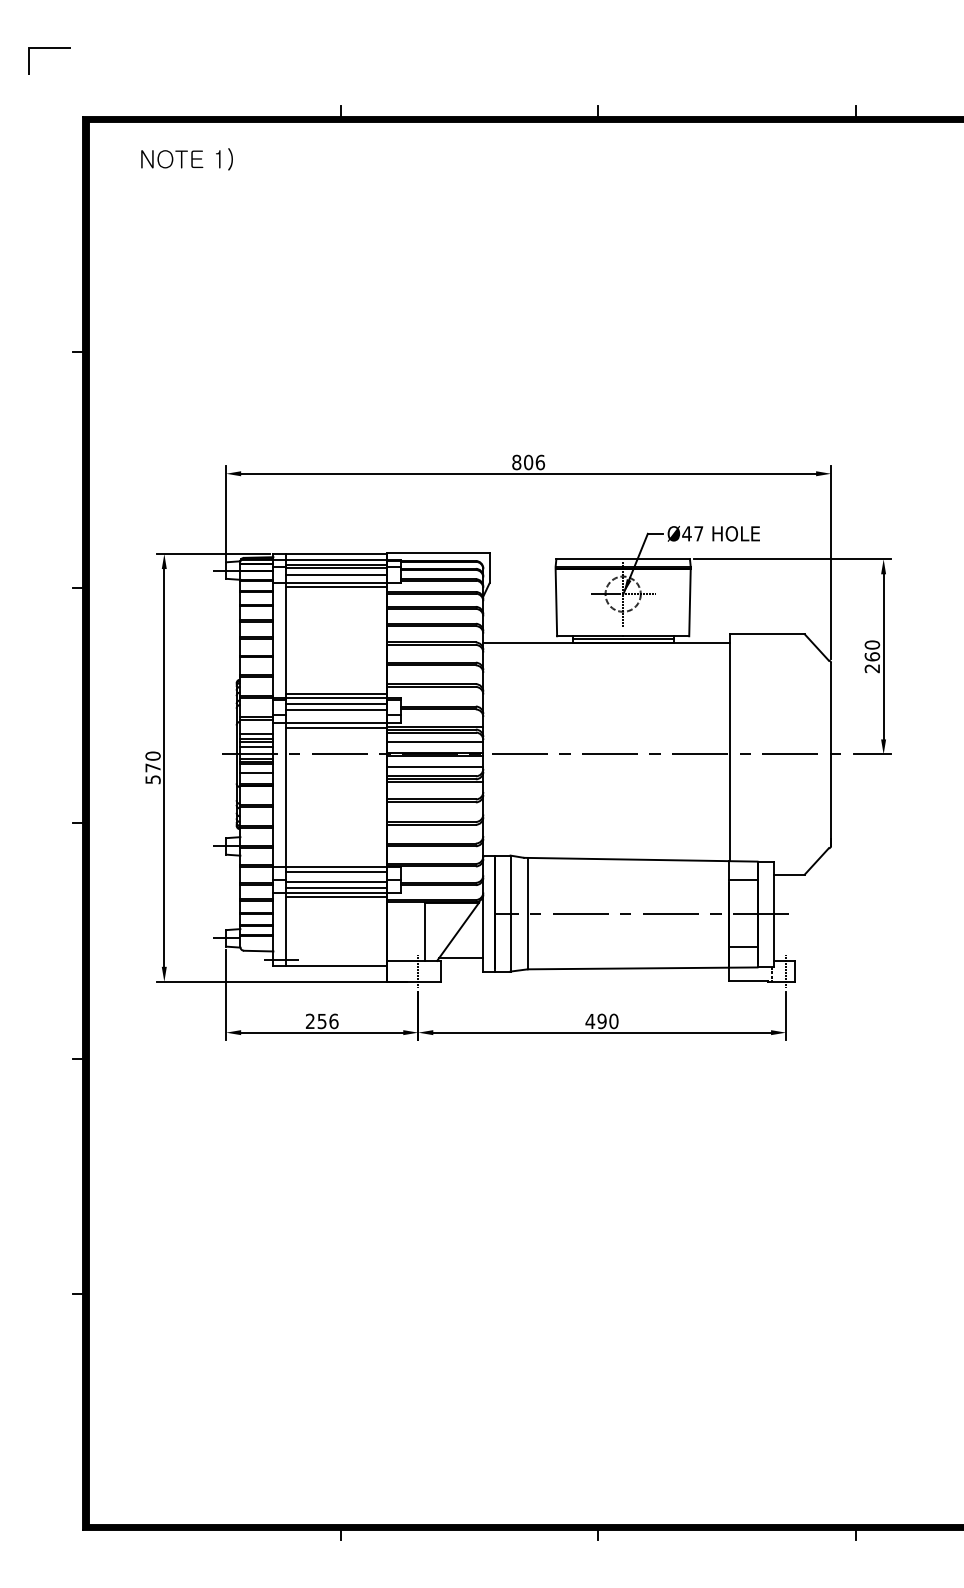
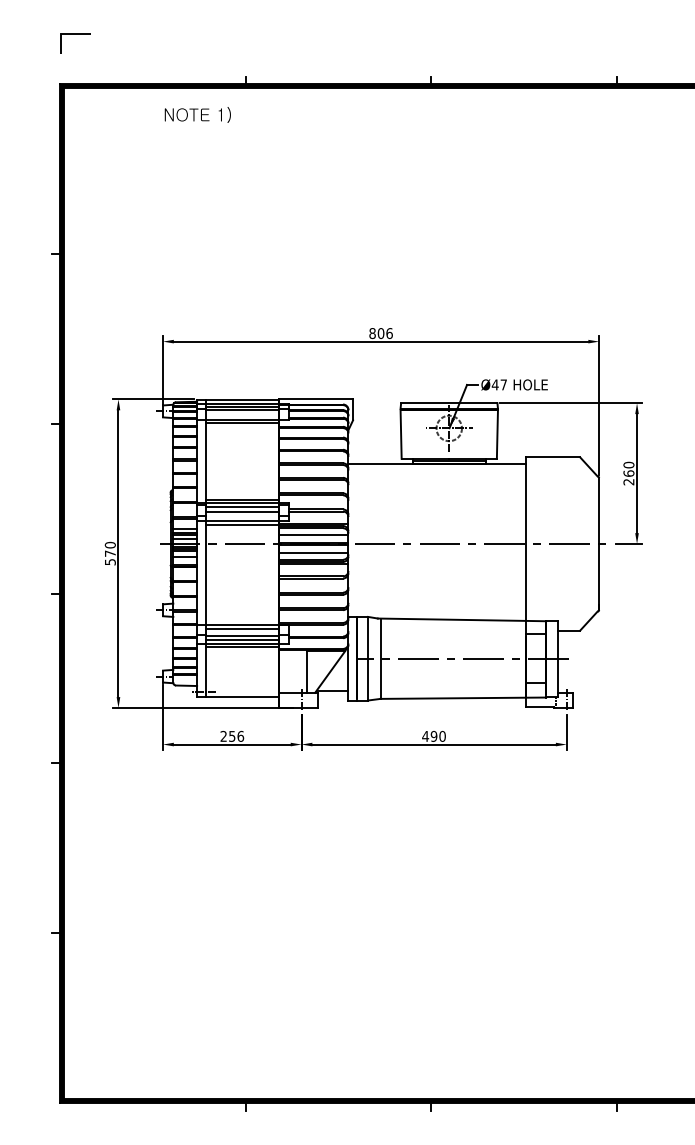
line: (49, 47) -> (75, 34), moved
text: (186, 158) -> (197, 114), moved
line: (336, 574) -> (242, 414), removed

